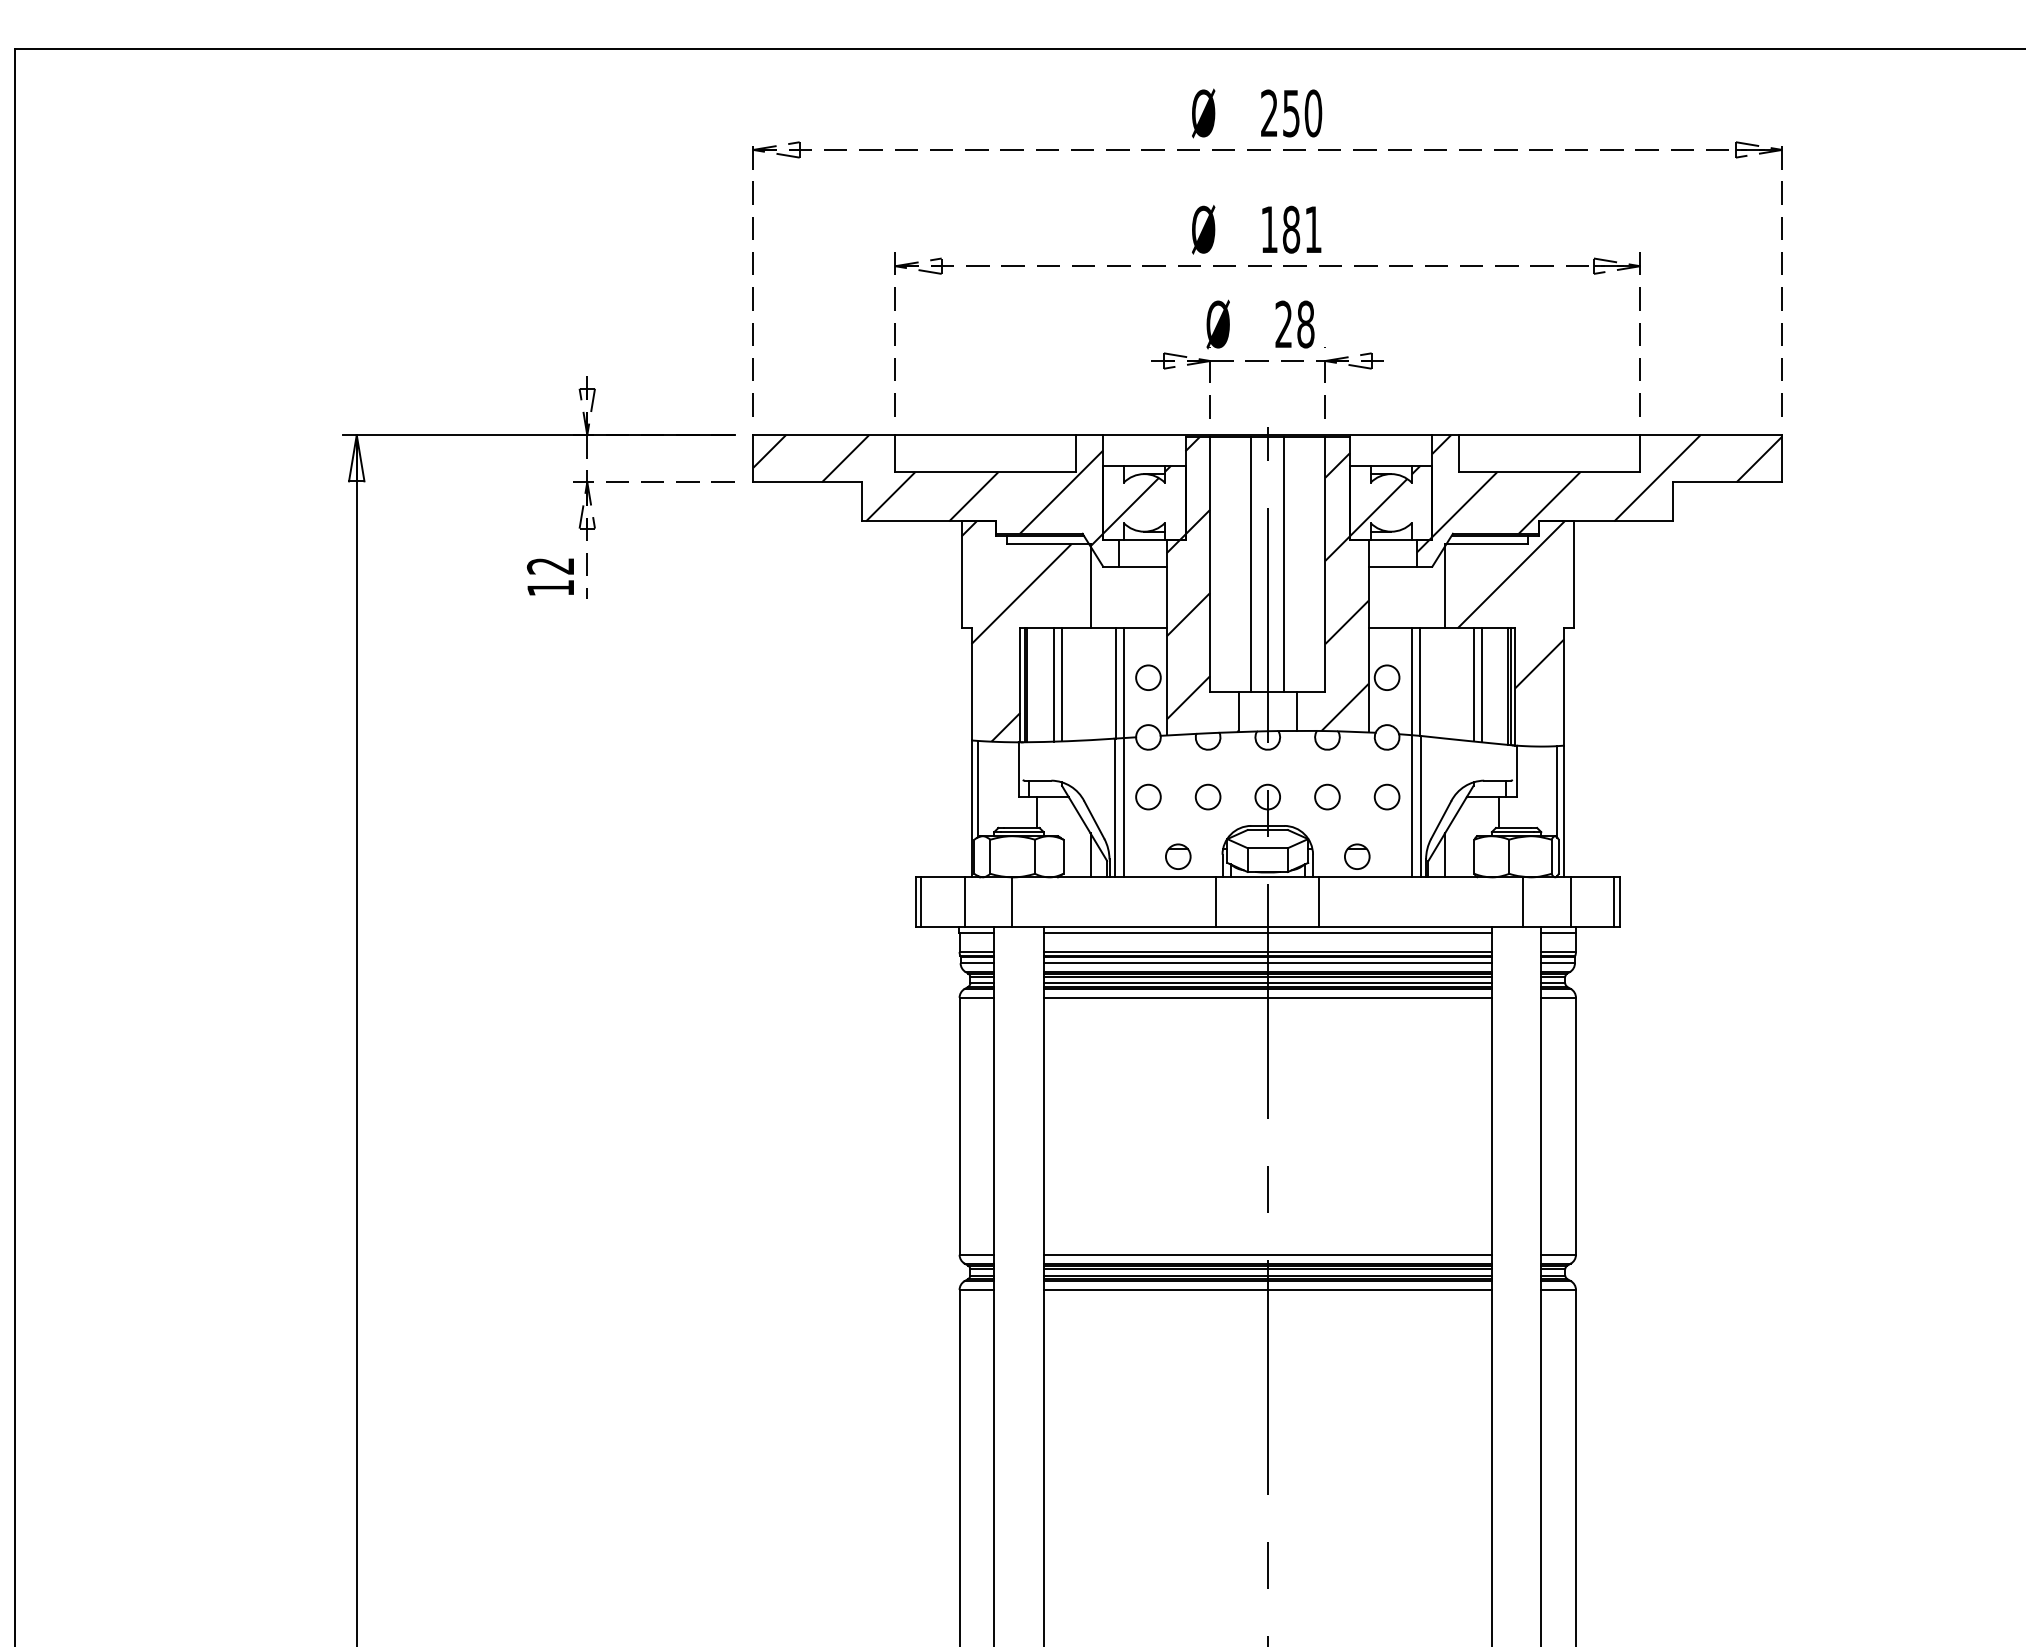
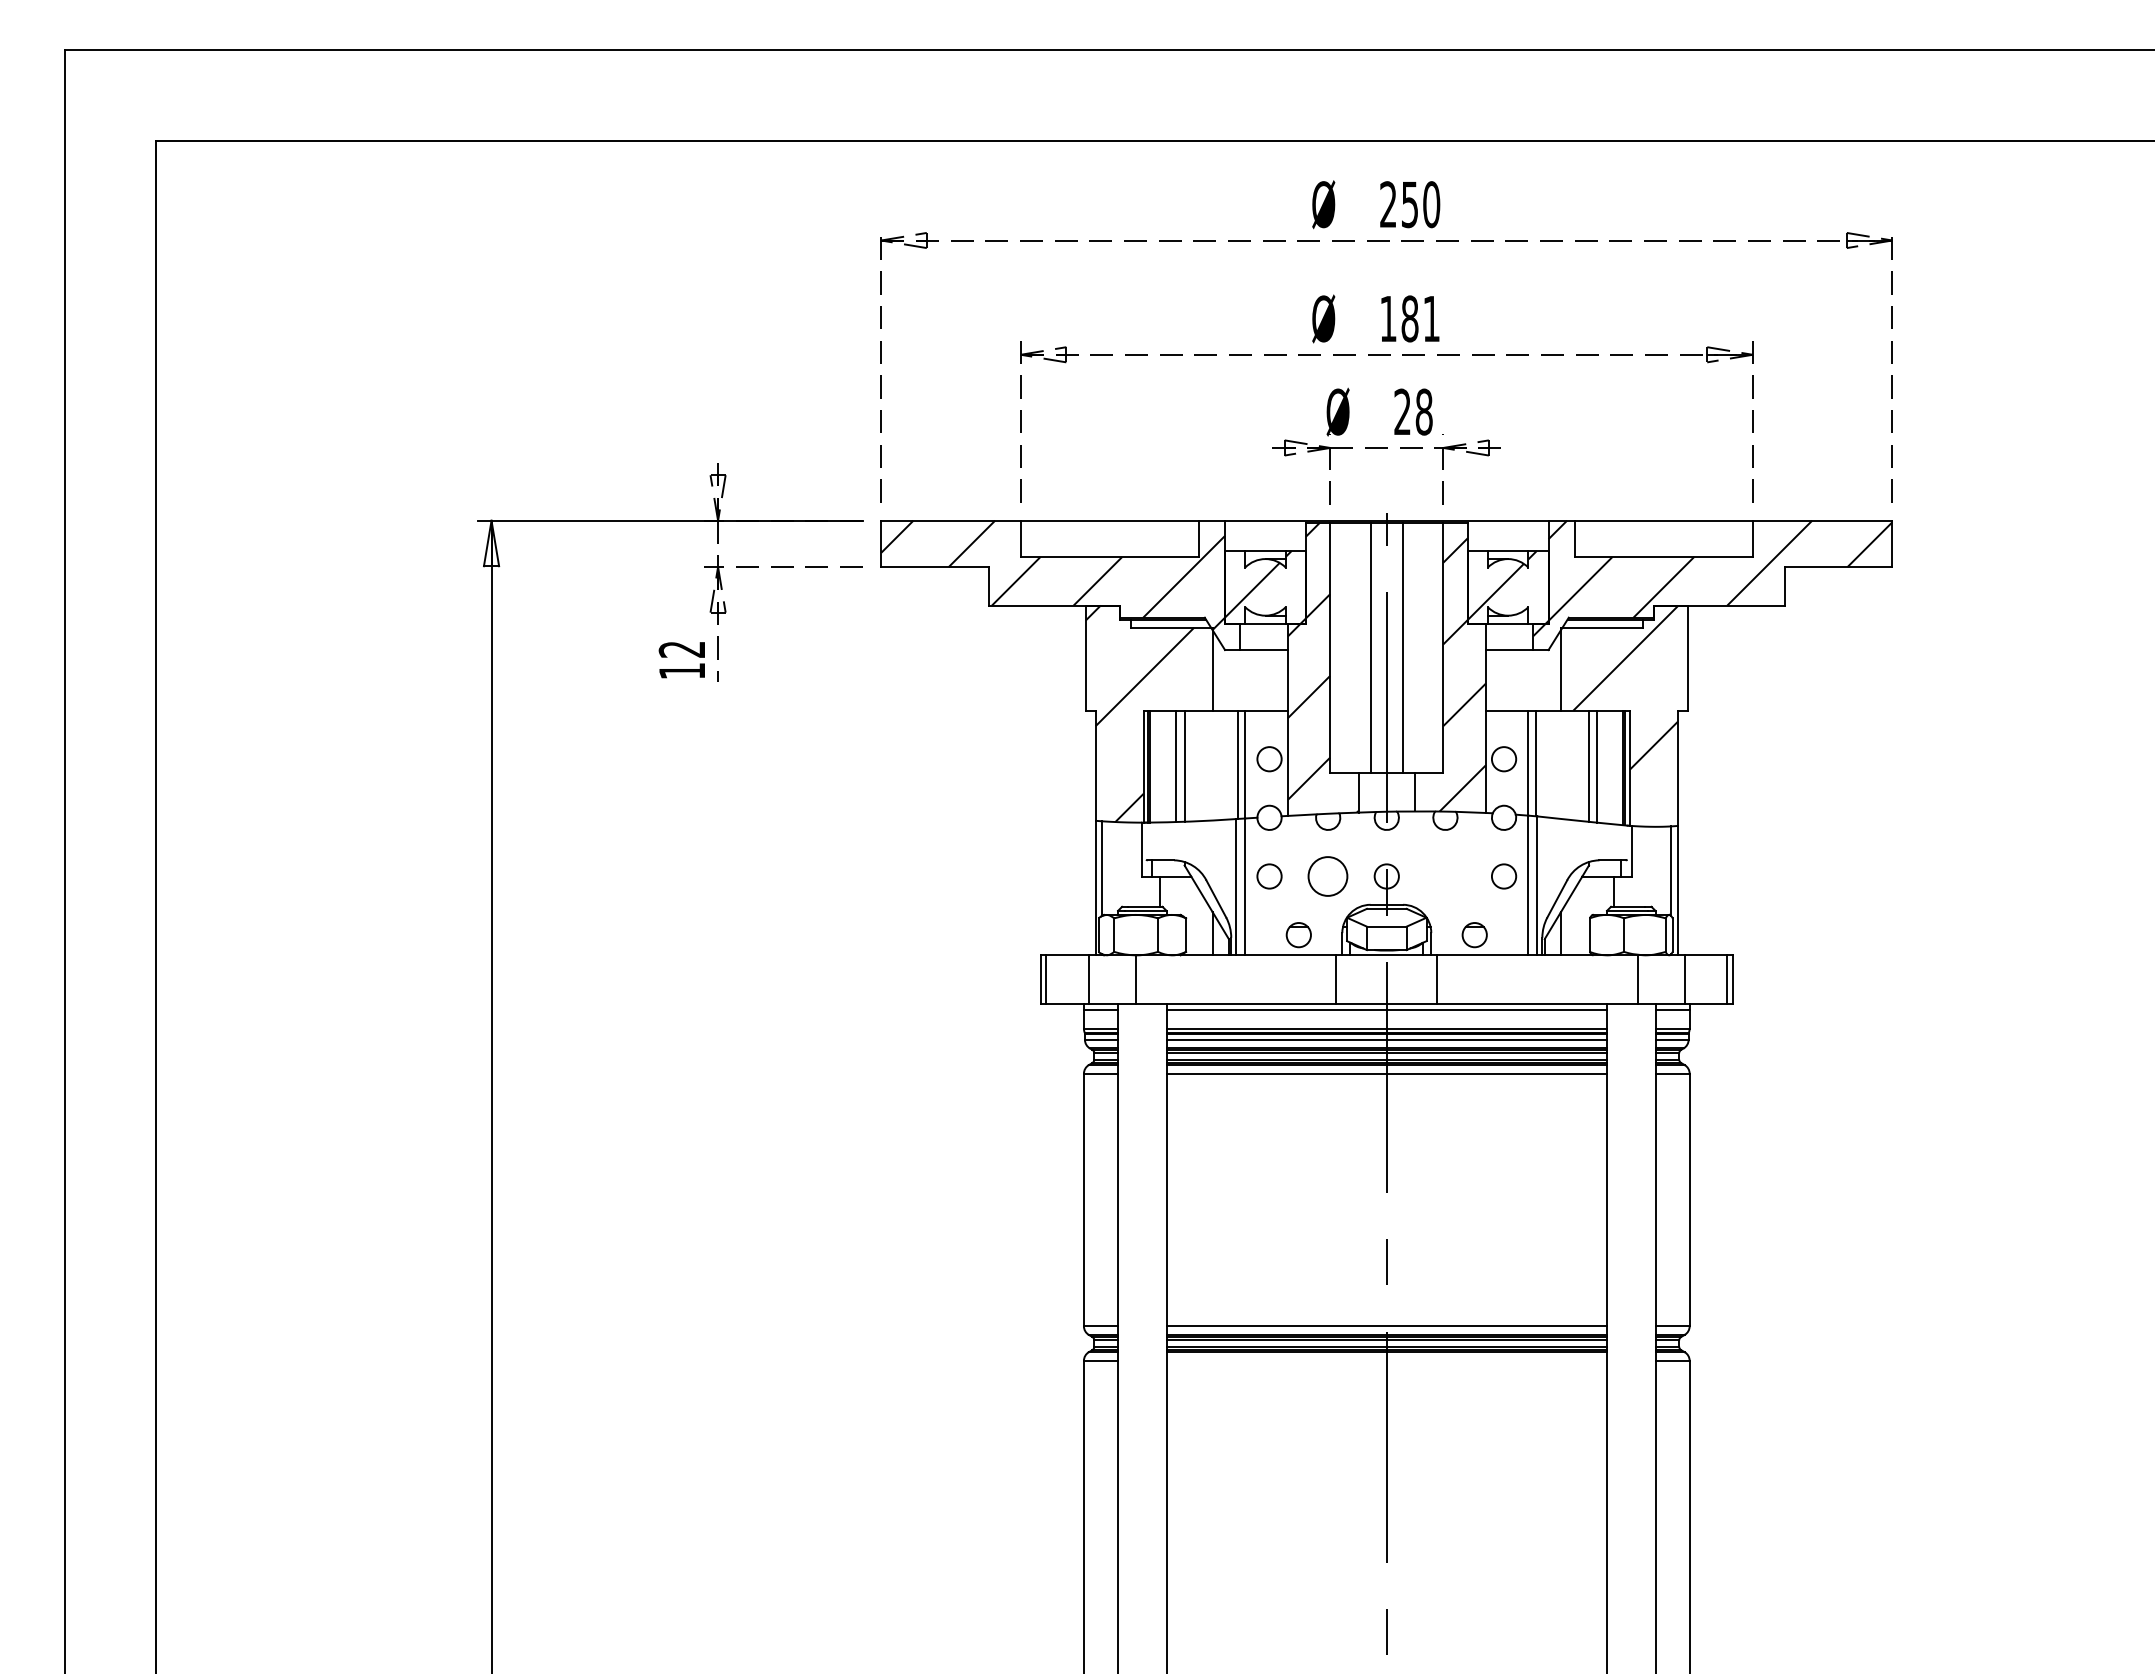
circle: (1208, 797) -> (1328, 876), size x1.6
circle: (1327, 797) -> (1445, 876), removed
line: (1267, 1289) -> (1386, 1360), removed

